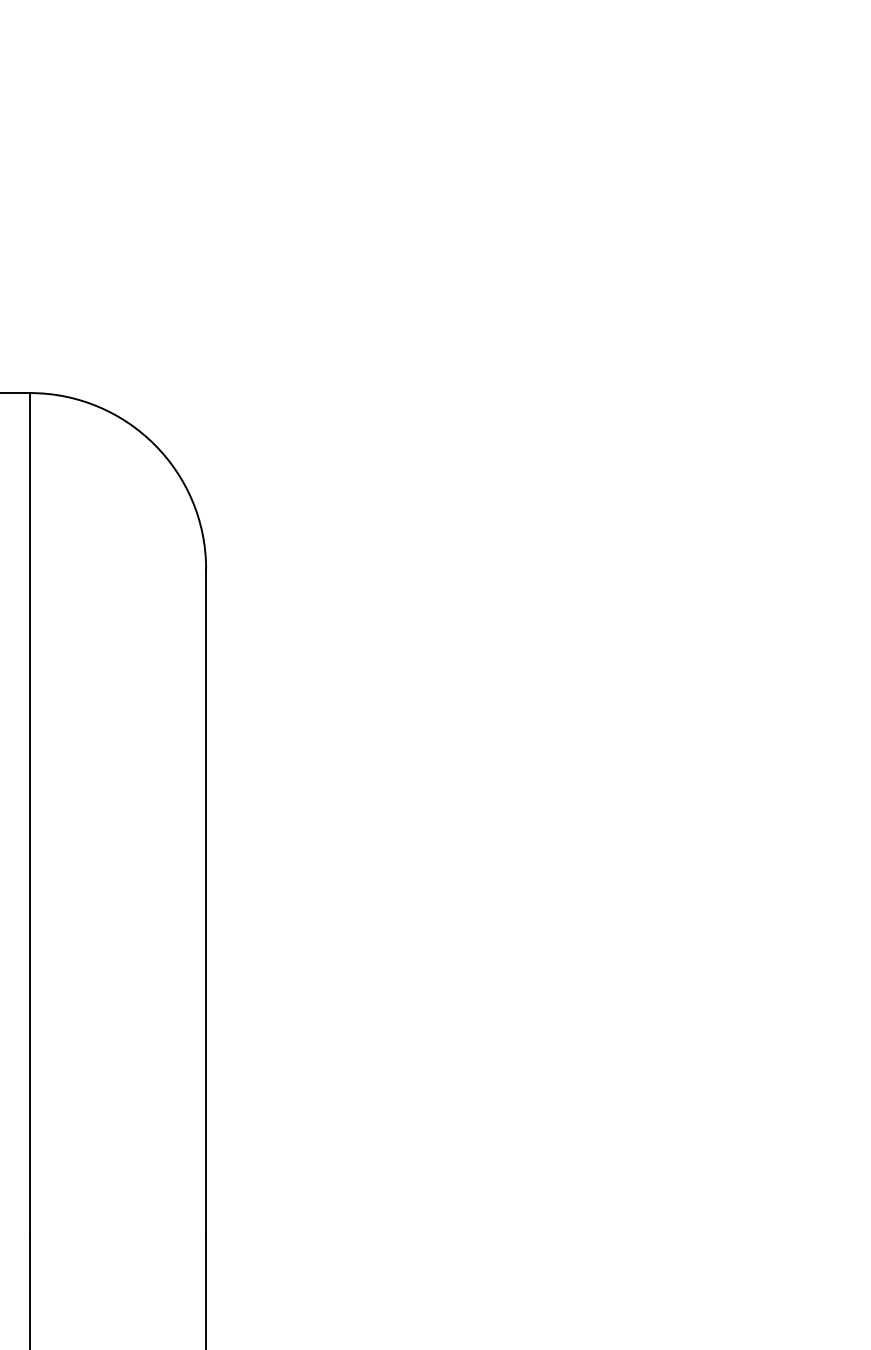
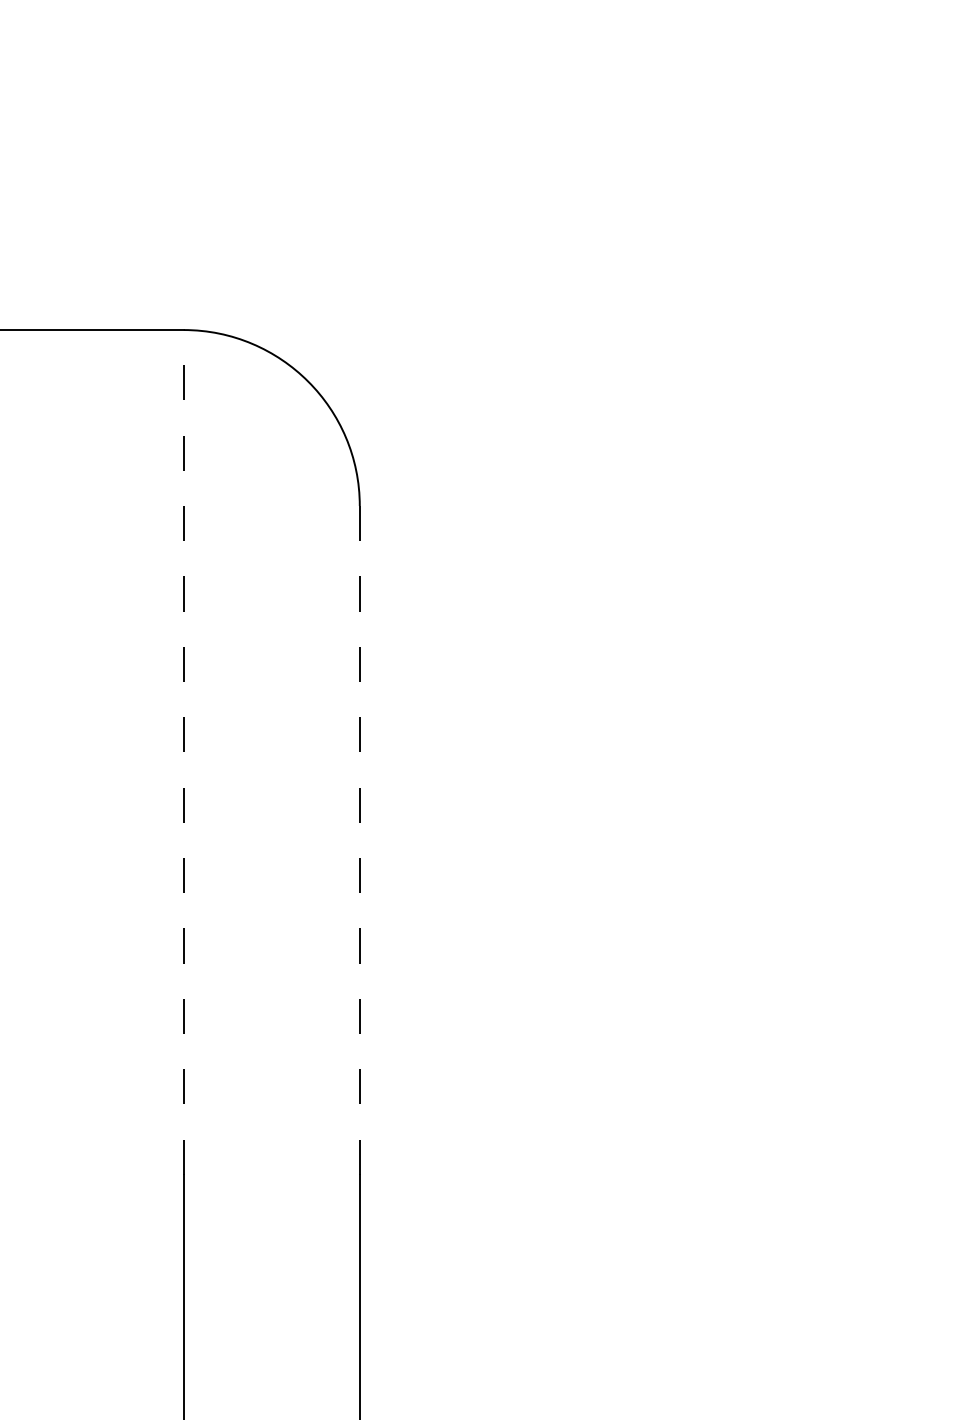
line: (29, 814) -> (183, 751), solid -> dashed
line: (205, 902) -> (359, 839), solid -> dashed

